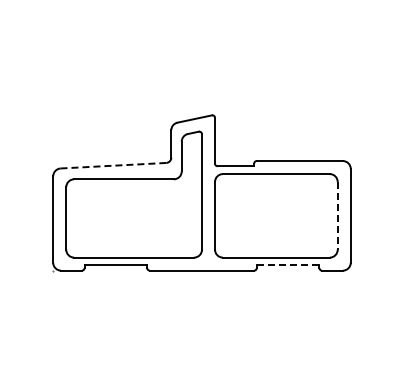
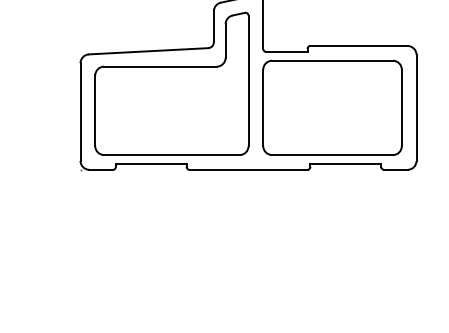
line: (113, 165) -> (148, 51), dashed -> solid
line: (337, 215) -> (401, 107), dashed -> solid
line: (288, 265) -> (346, 163), dashed -> solid

